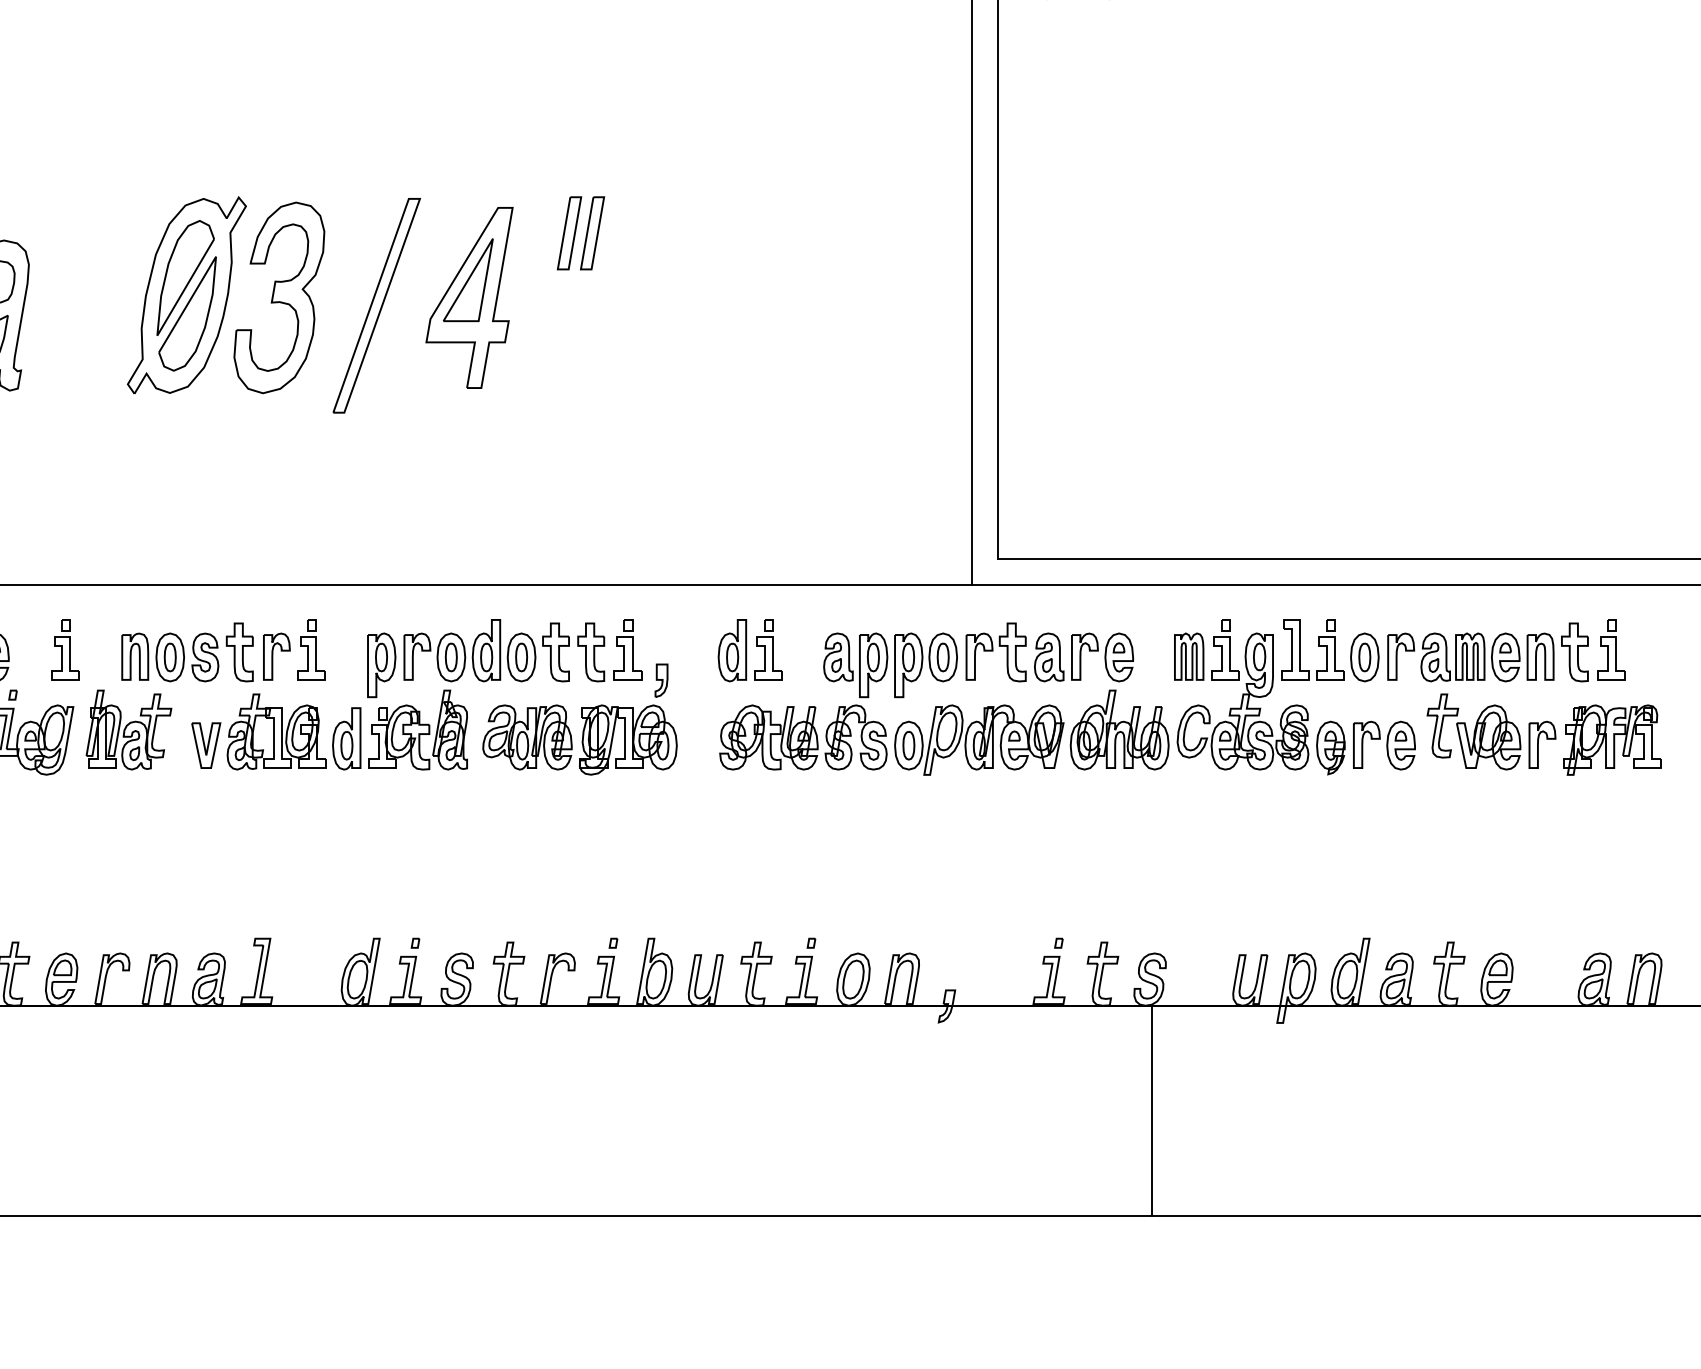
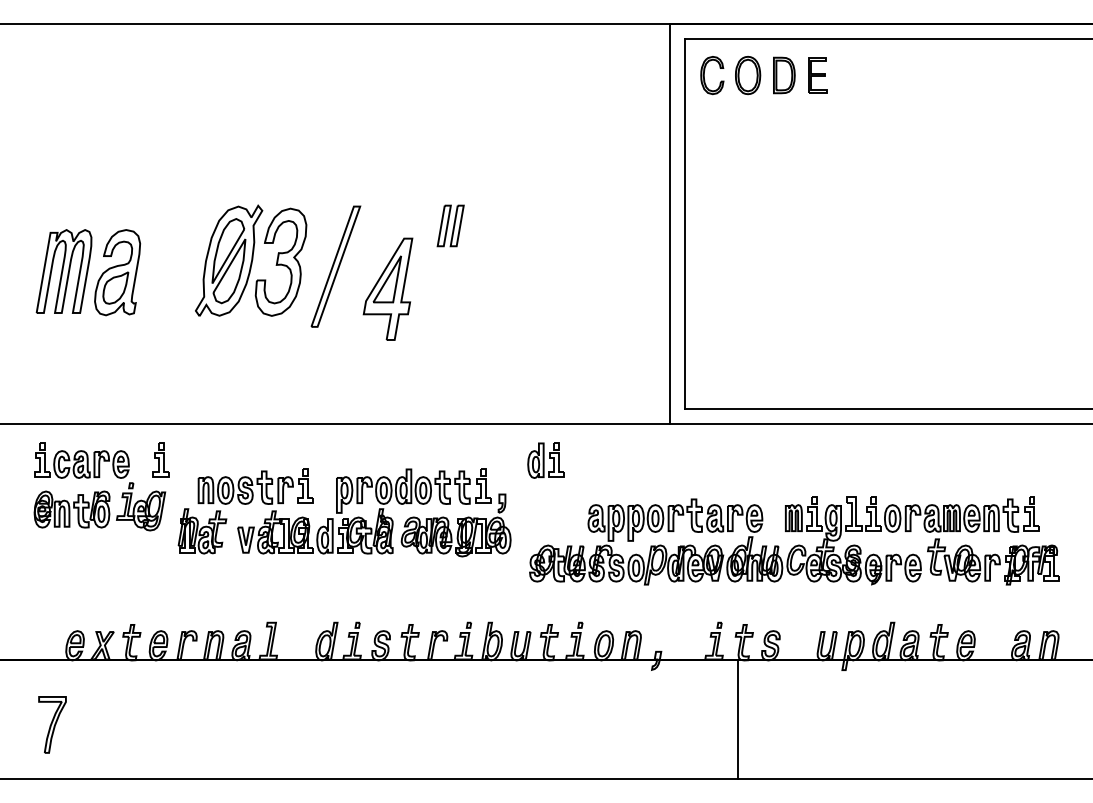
part: (468, 296) -> (387, 288), moved
part: (381, 696) -> (344, 512), moved
part: (1190, 696) -> (794, 540), moved
line: (1152, 1110) -> (738, 719), moved

